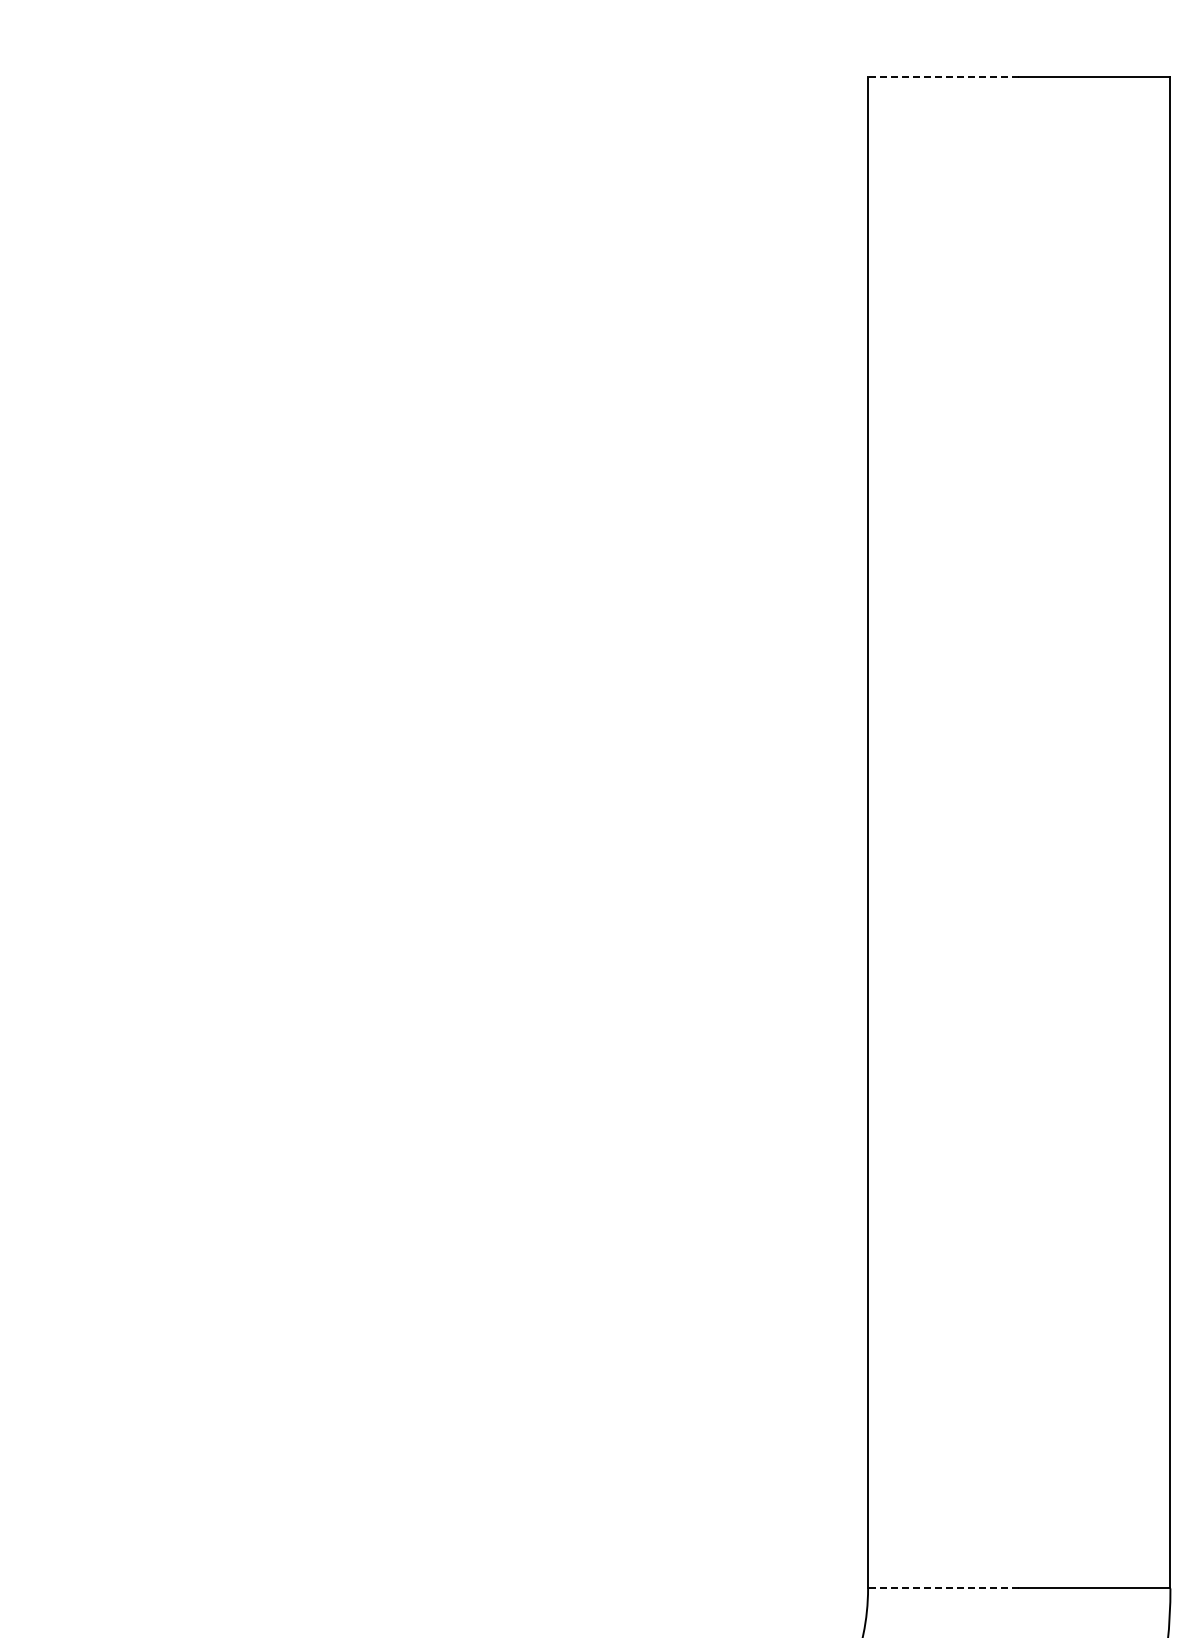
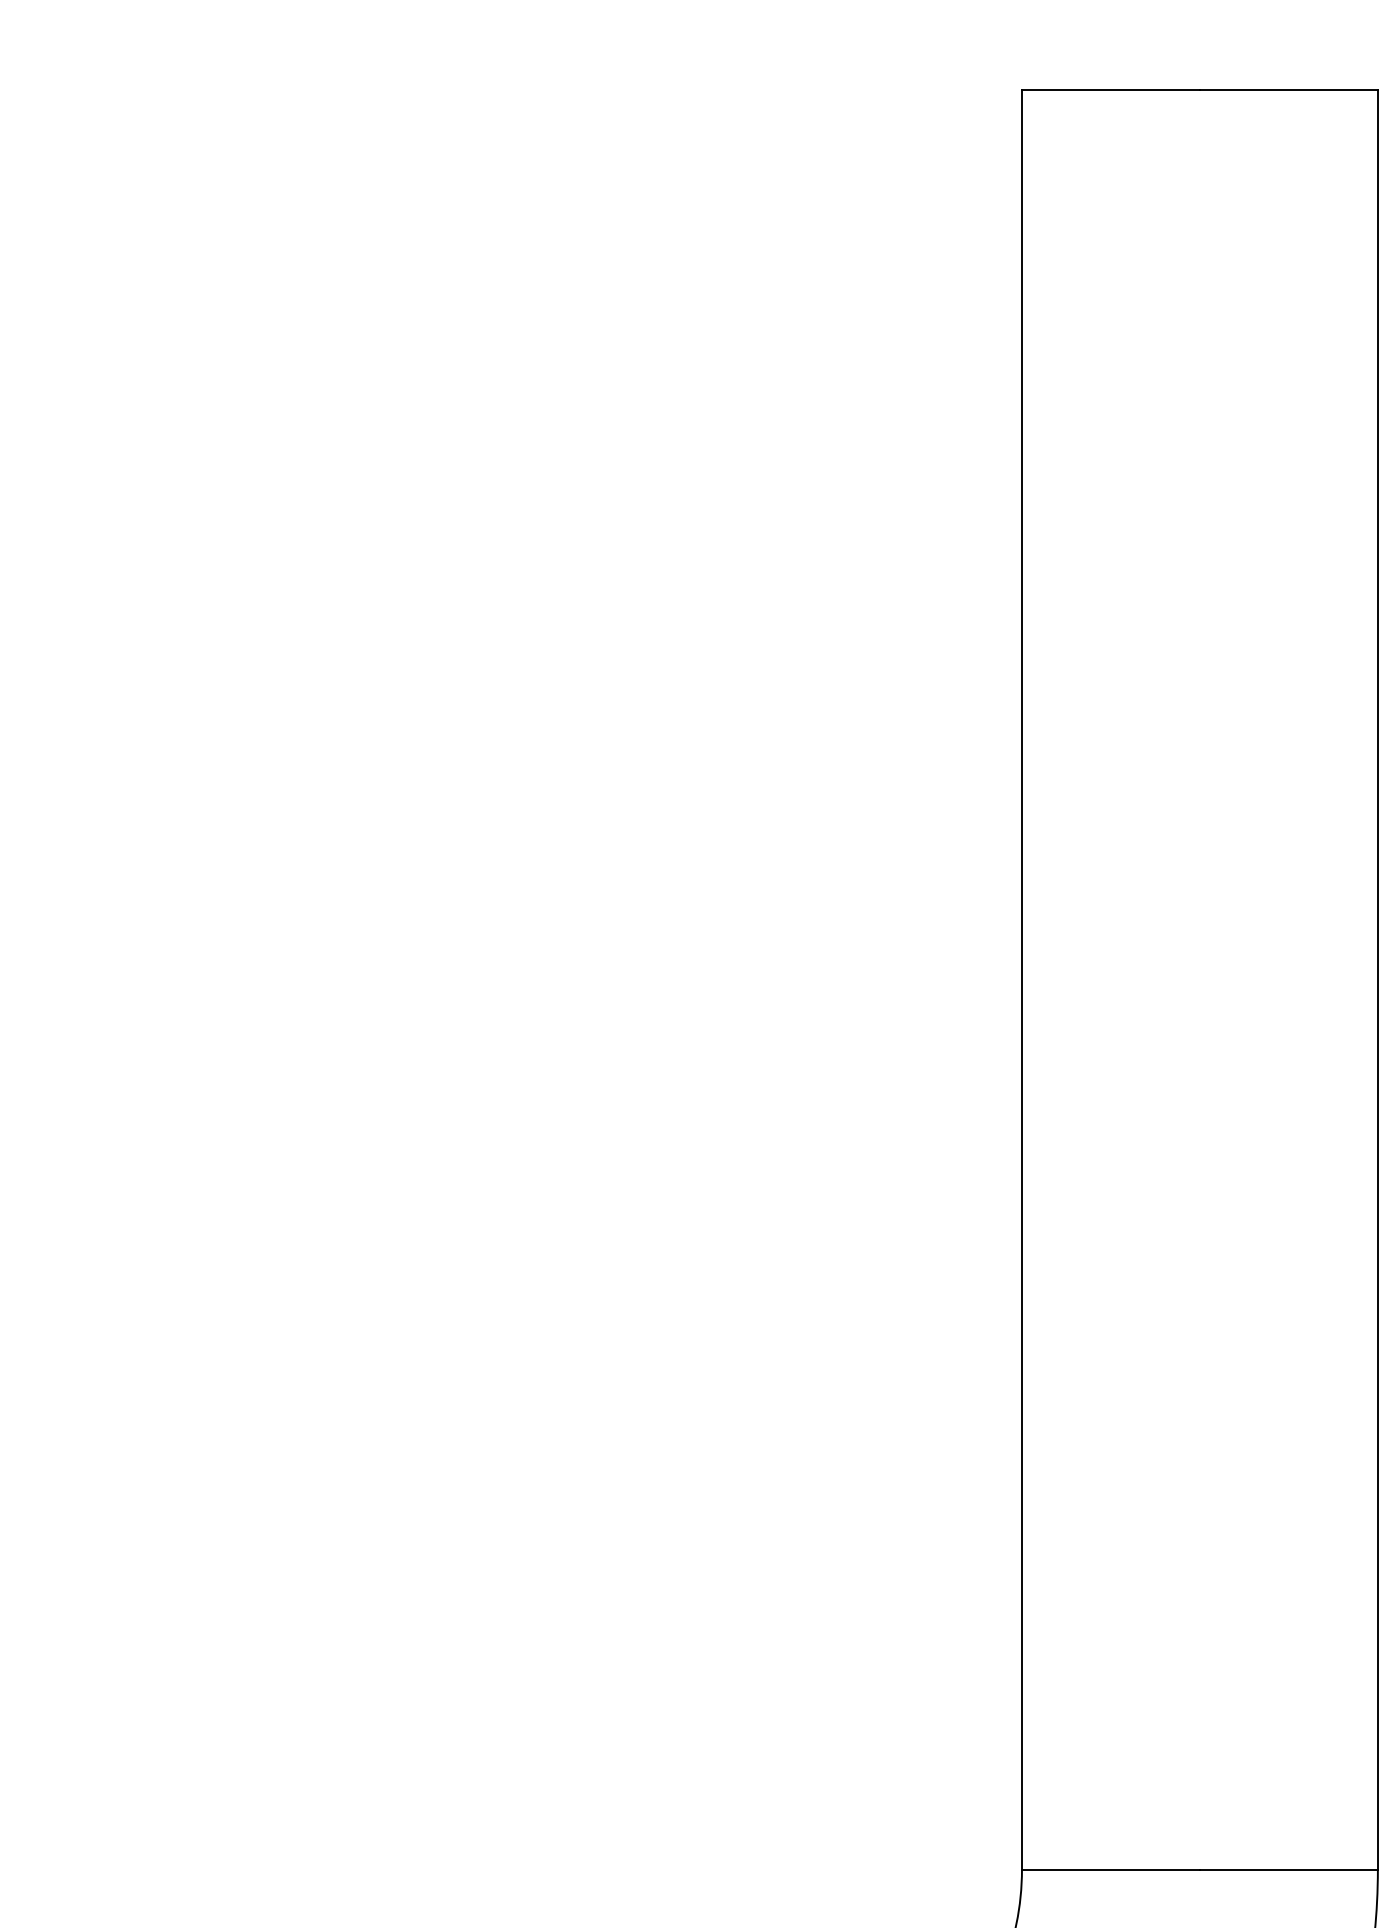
line: (943, 76) -> (1110, 90), dashed -> solid
line: (943, 1588) -> (1110, 1869), dashed -> solid

